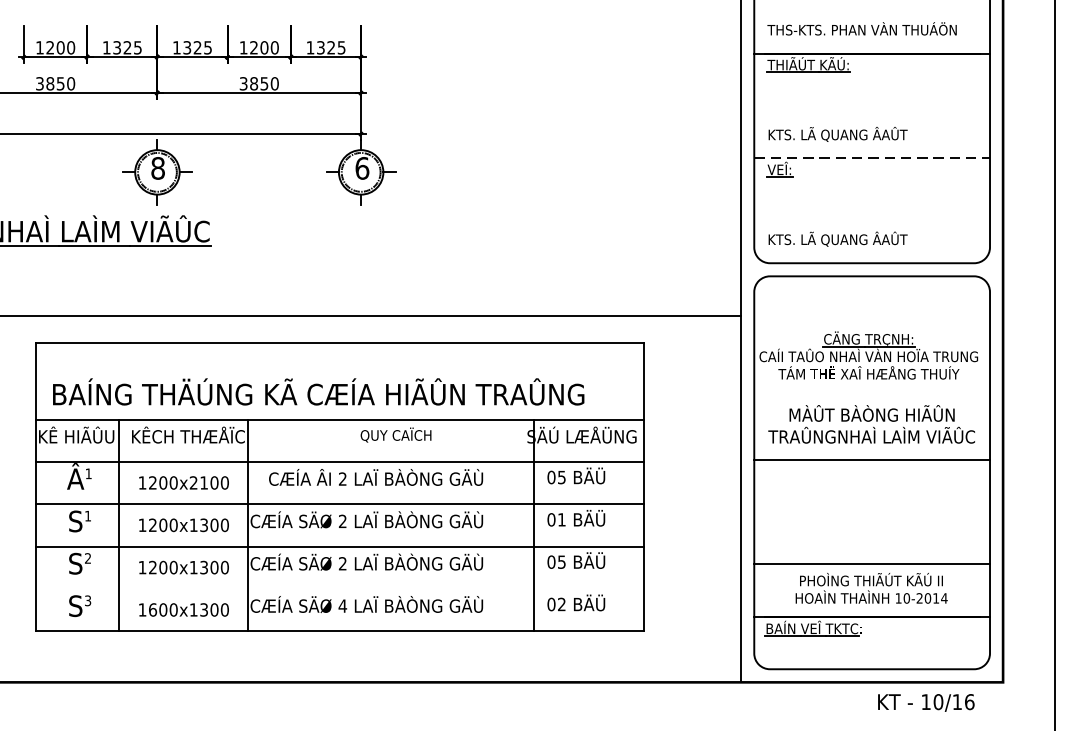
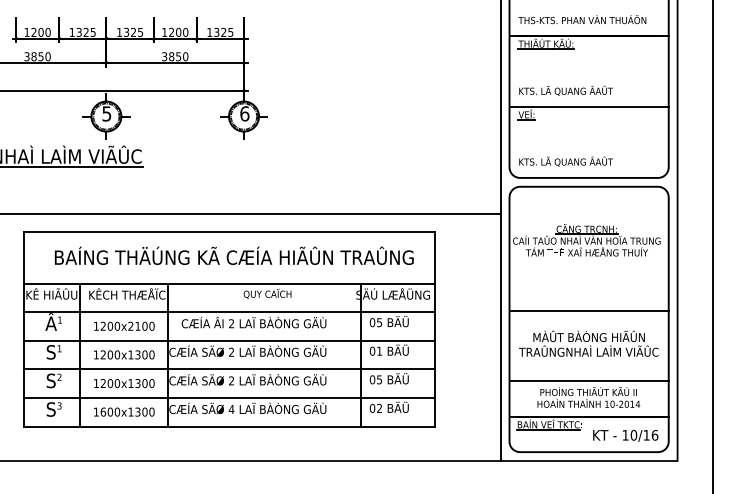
line: (872, 158) -> (589, 107), dashed -> solid
text: (157, 167) -> (106, 113), 8 -> 5
text: (318, 391) -> (234, 255), moved
text: (871, 423) -> (588, 343), moved
line: (339, 589) -> (229, 398), added
text: (925, 702) -> (625, 435), moved

